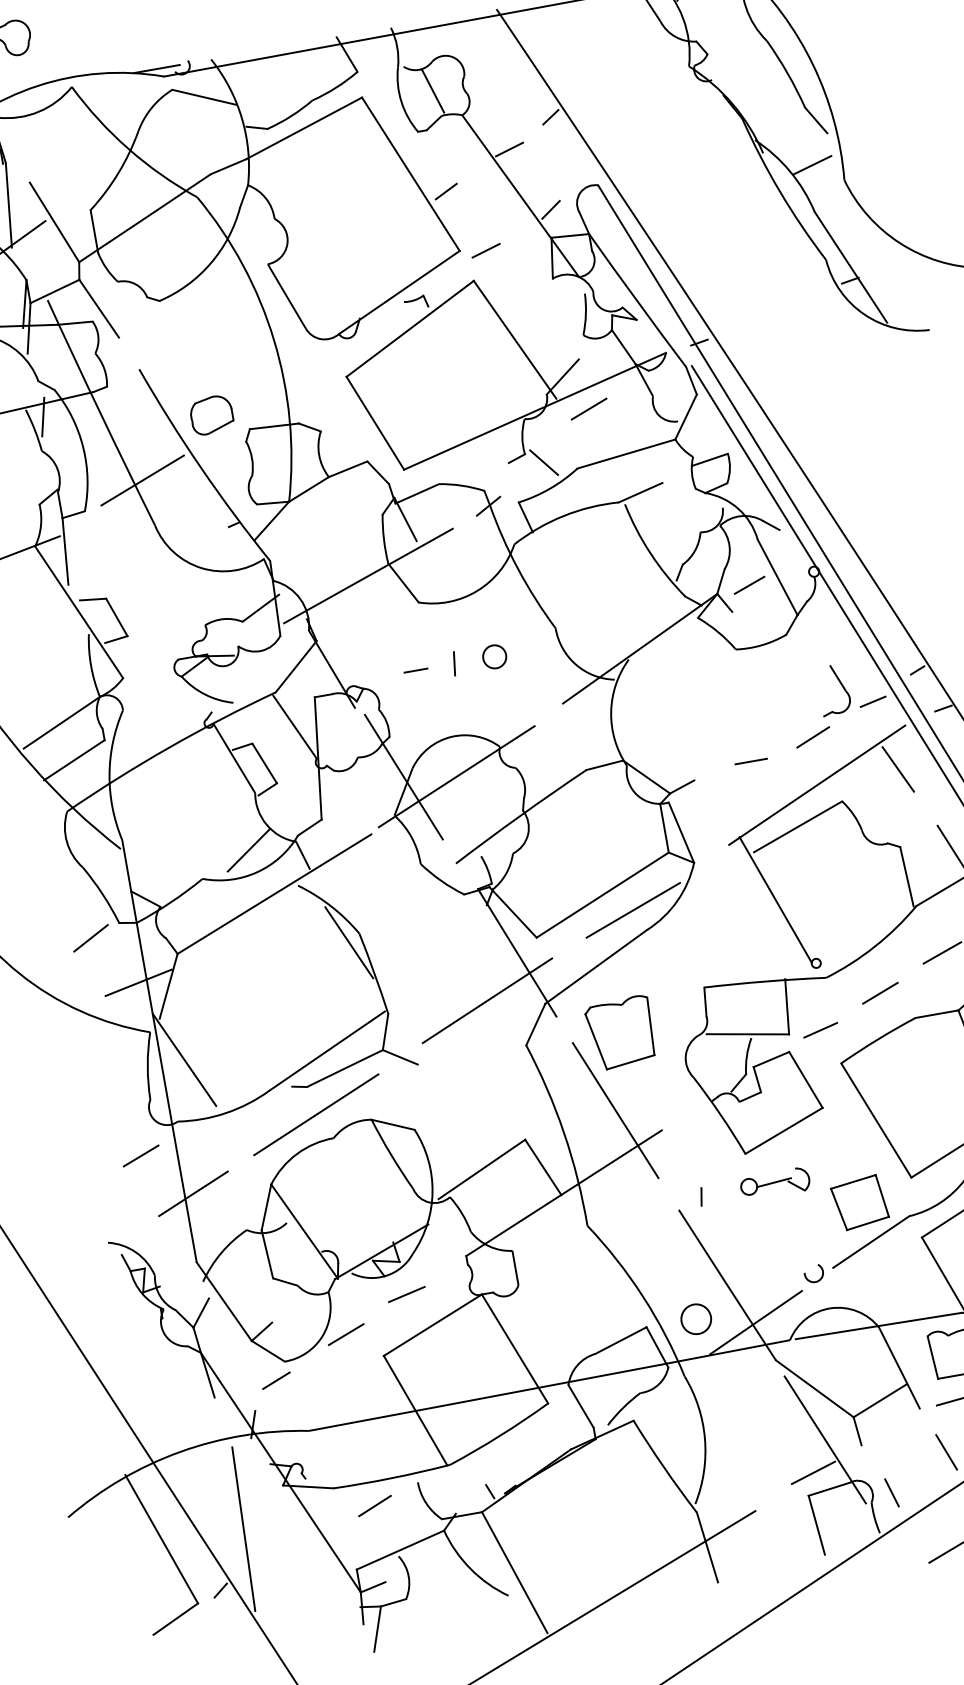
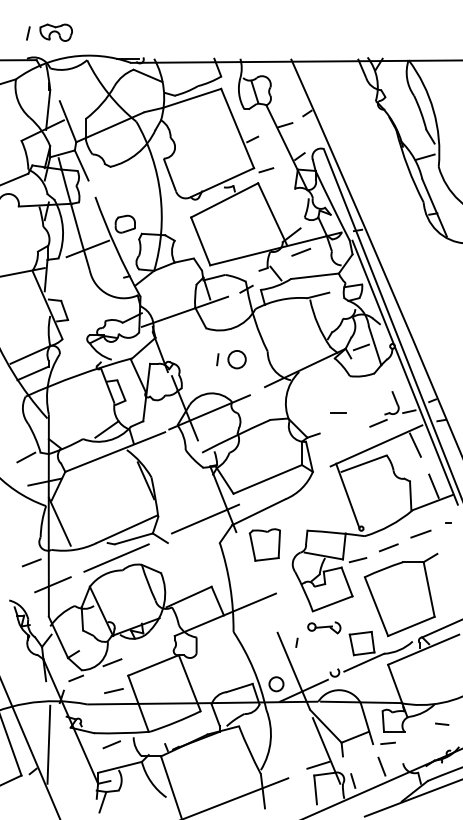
circle: (493, 656) -> (236, 359), size x1.6
line: (416, 670) -> (199, 359), removed
line: (750, 759) -> (338, 412), moved
line: (632, 909) -> (280, 488), removed
line: (614, 1110) -> (255, 580), removed
line: (700, 1196) -> (296, 642), moved
line: (405, 1293) -> (113, 690), moved

